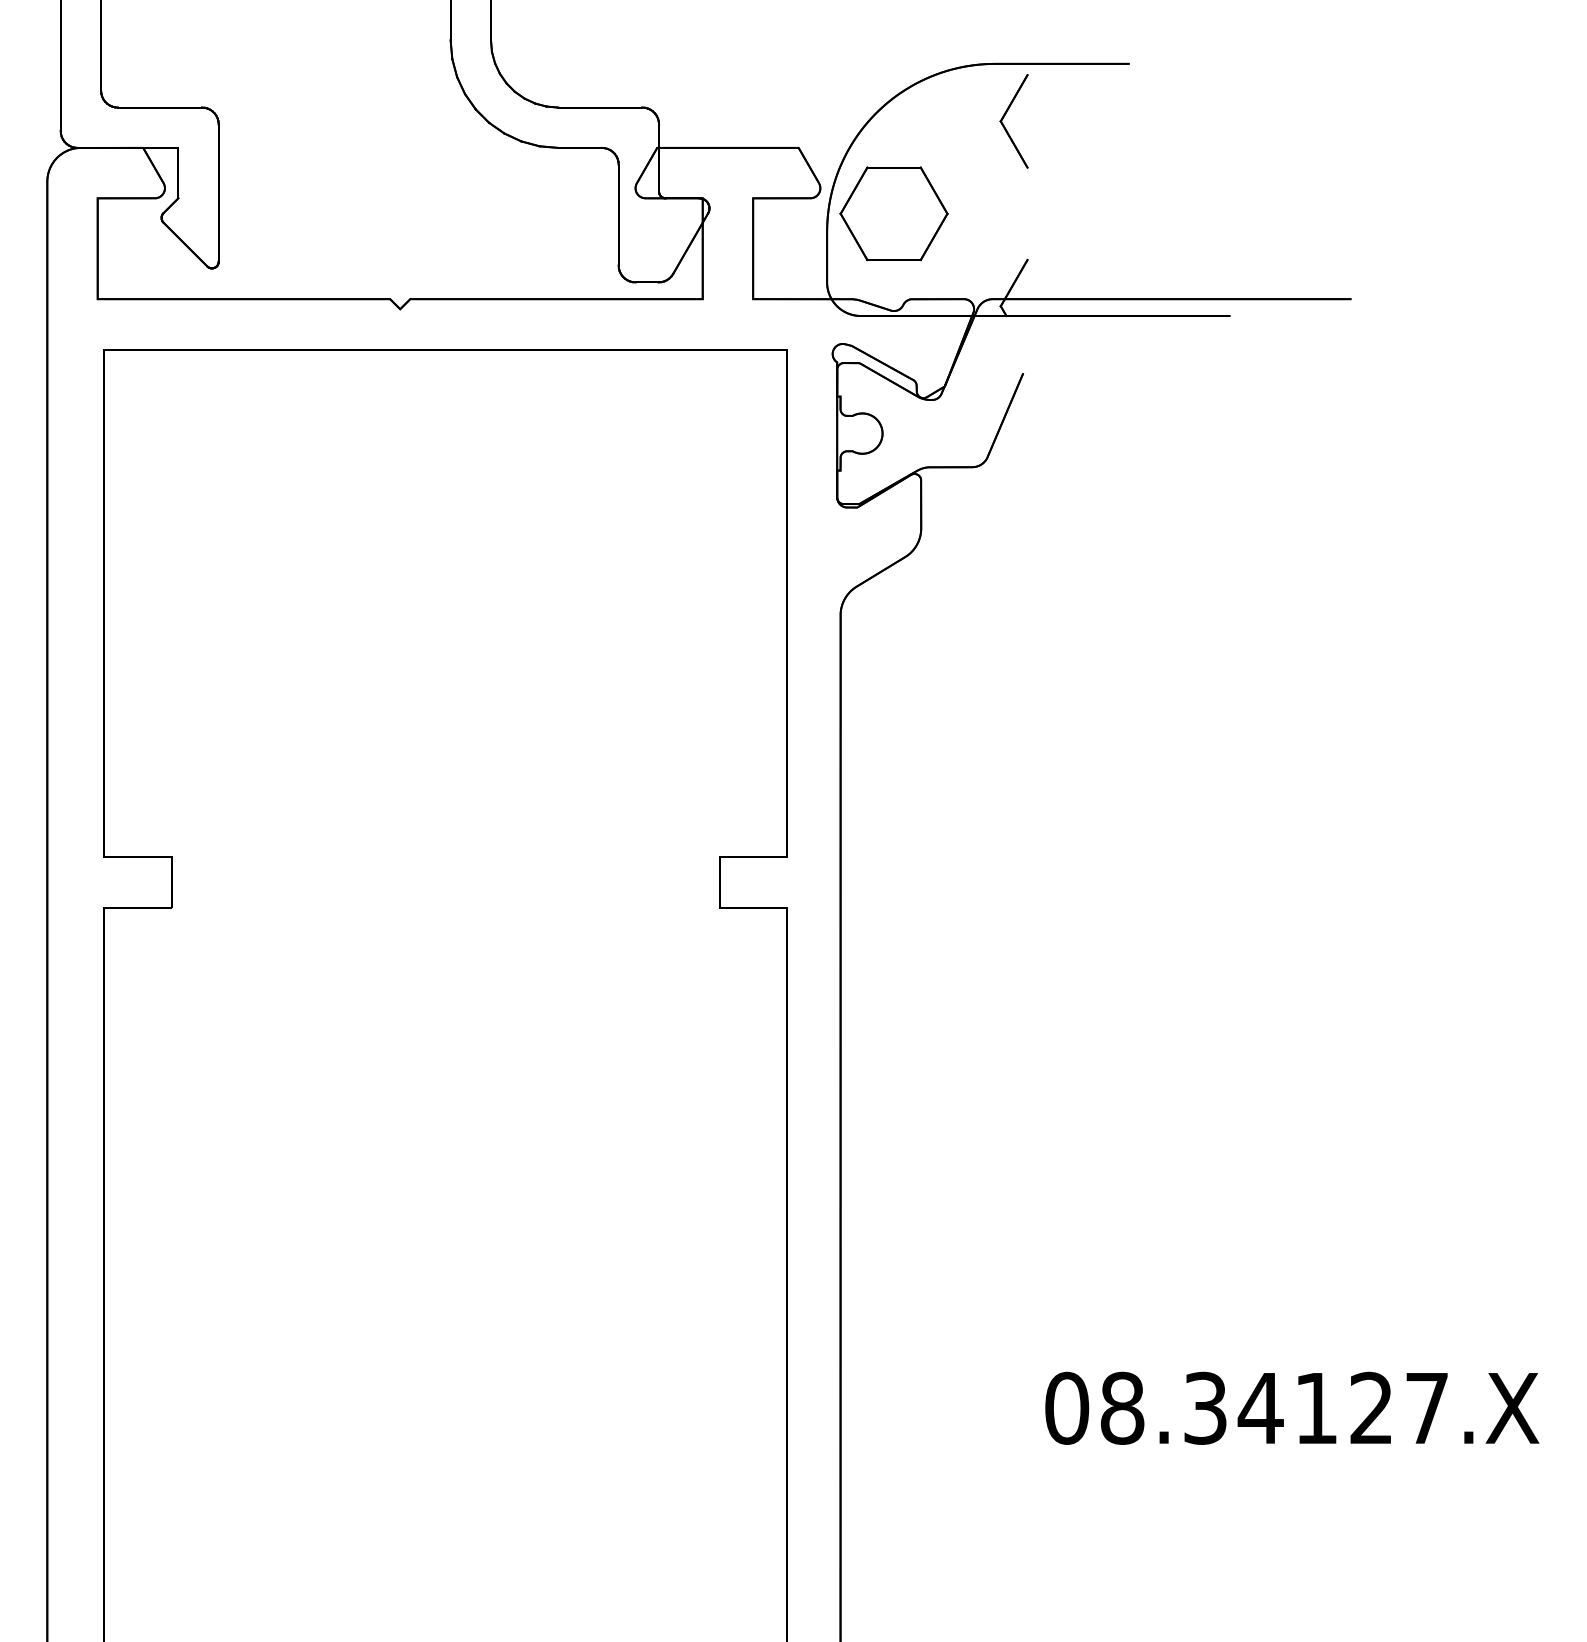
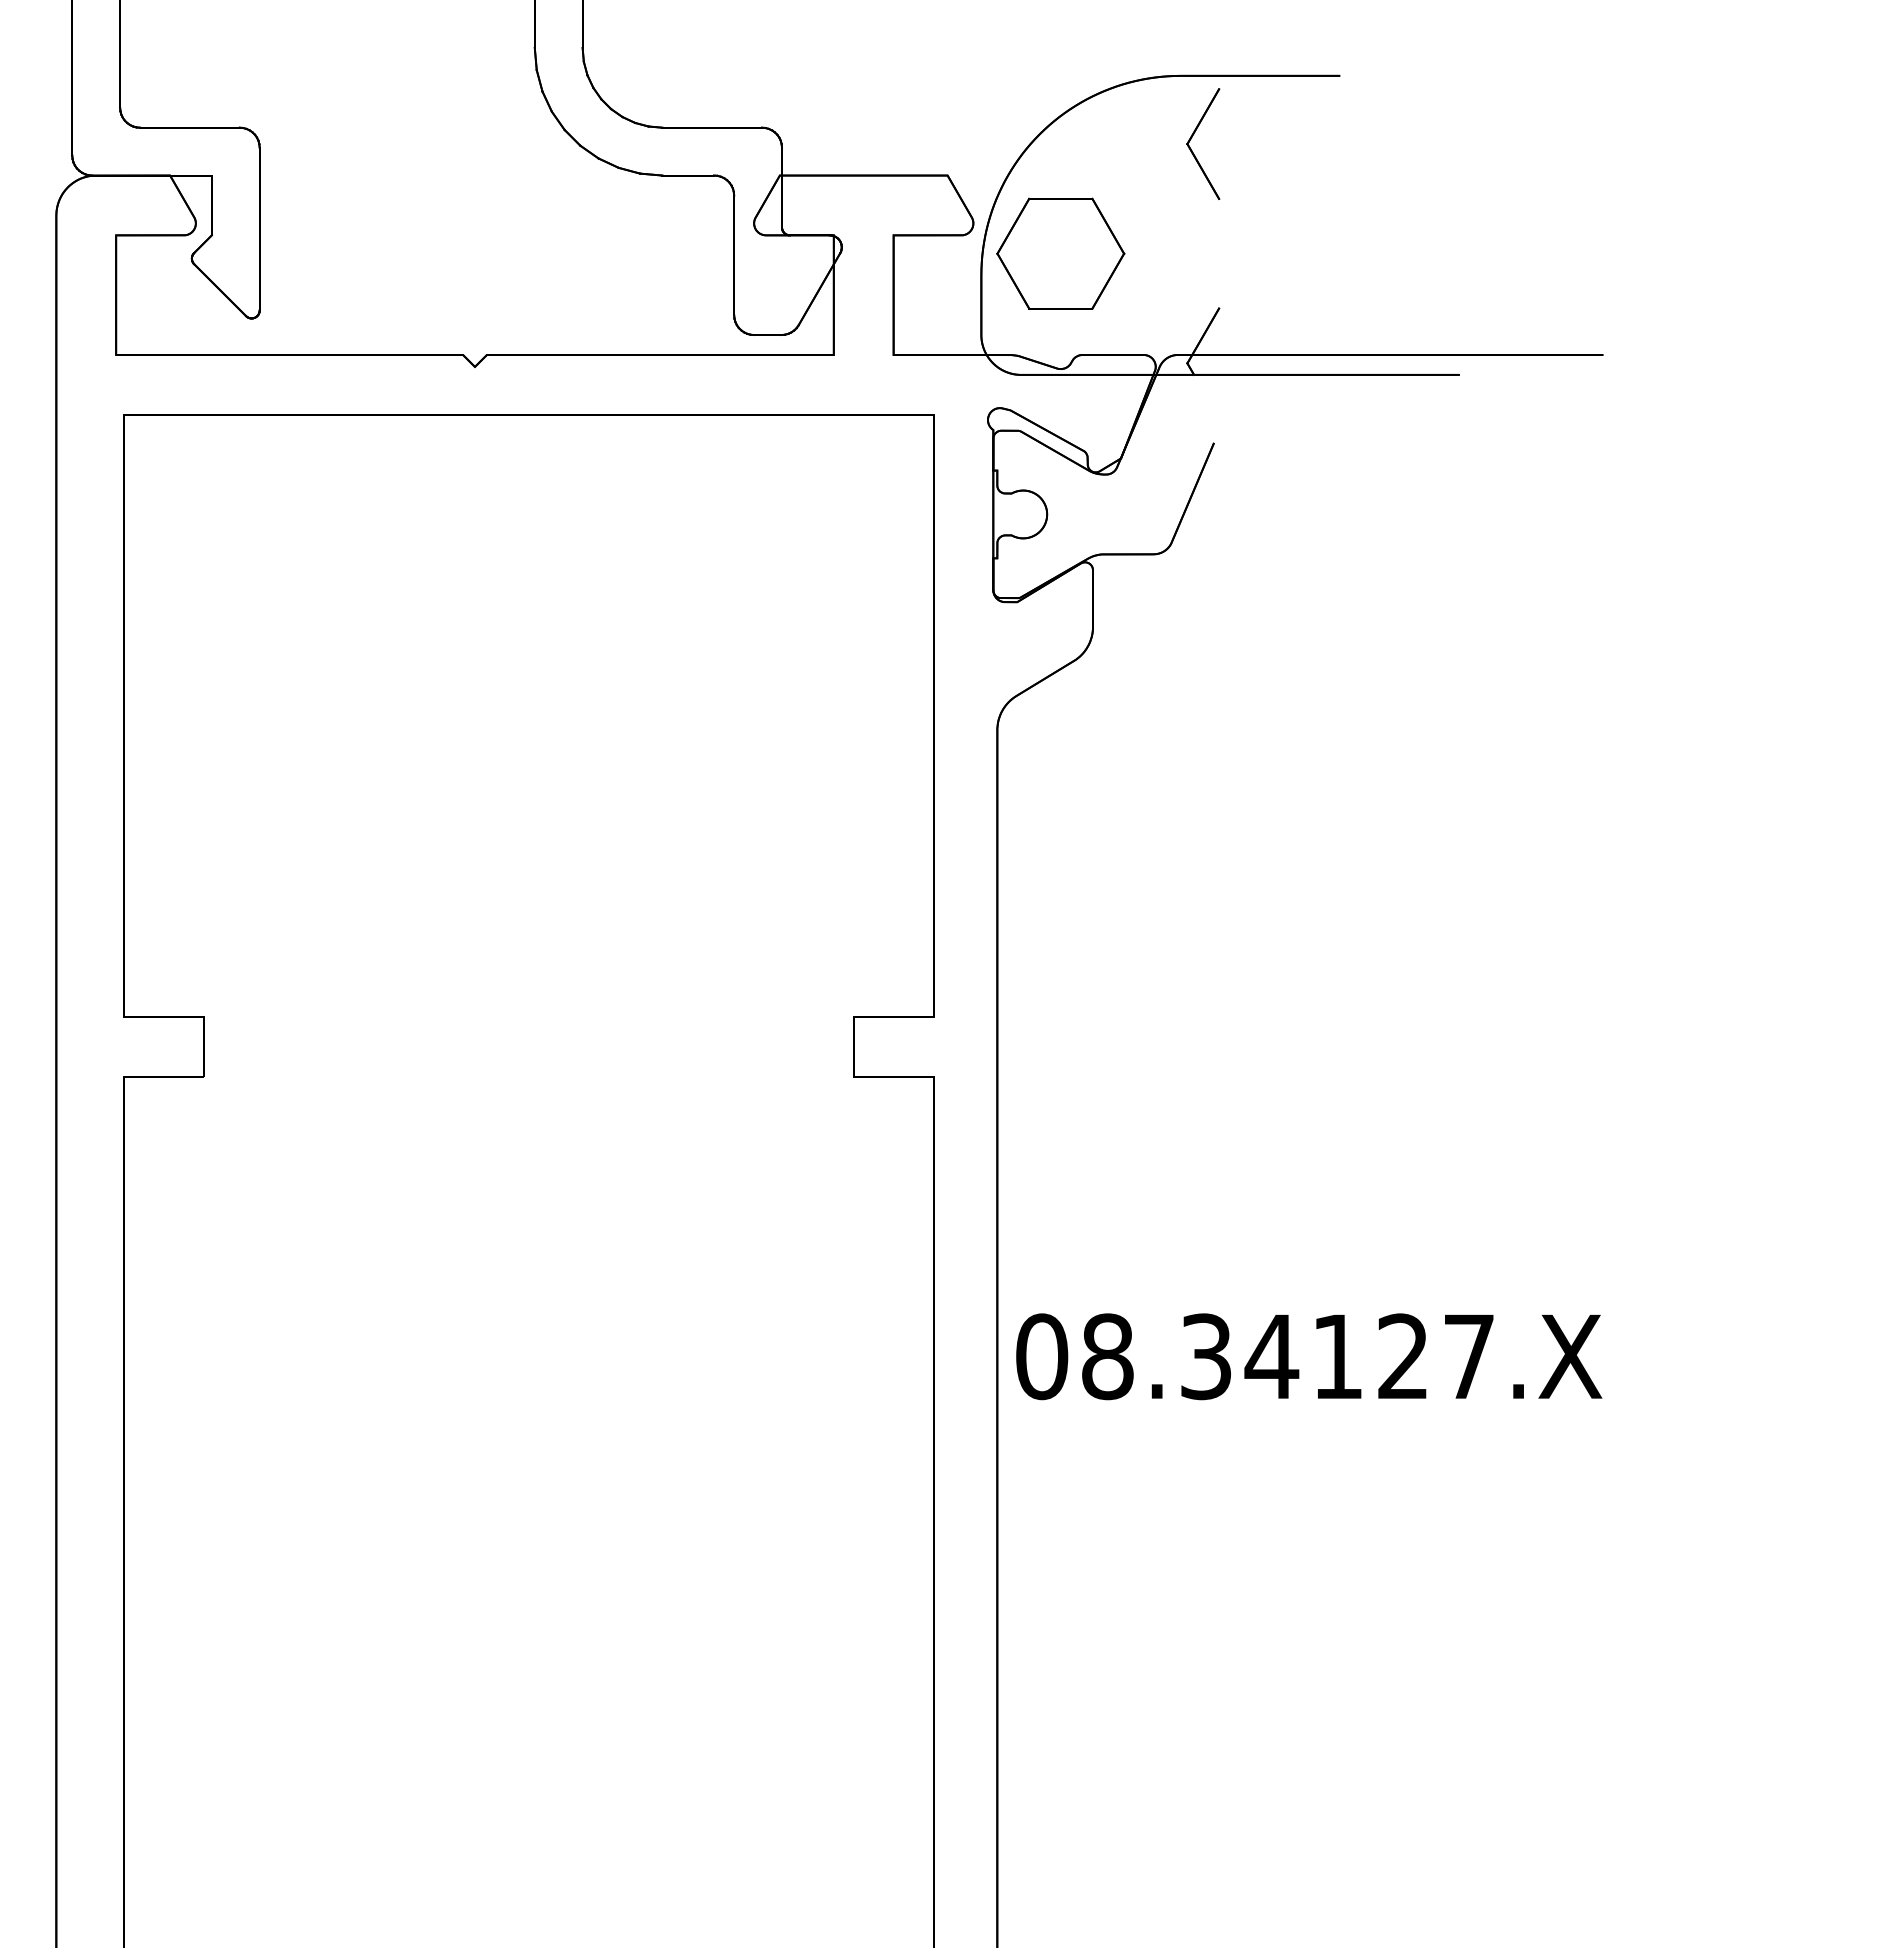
text: (1292, 1408) -> (1309, 1356), moved

